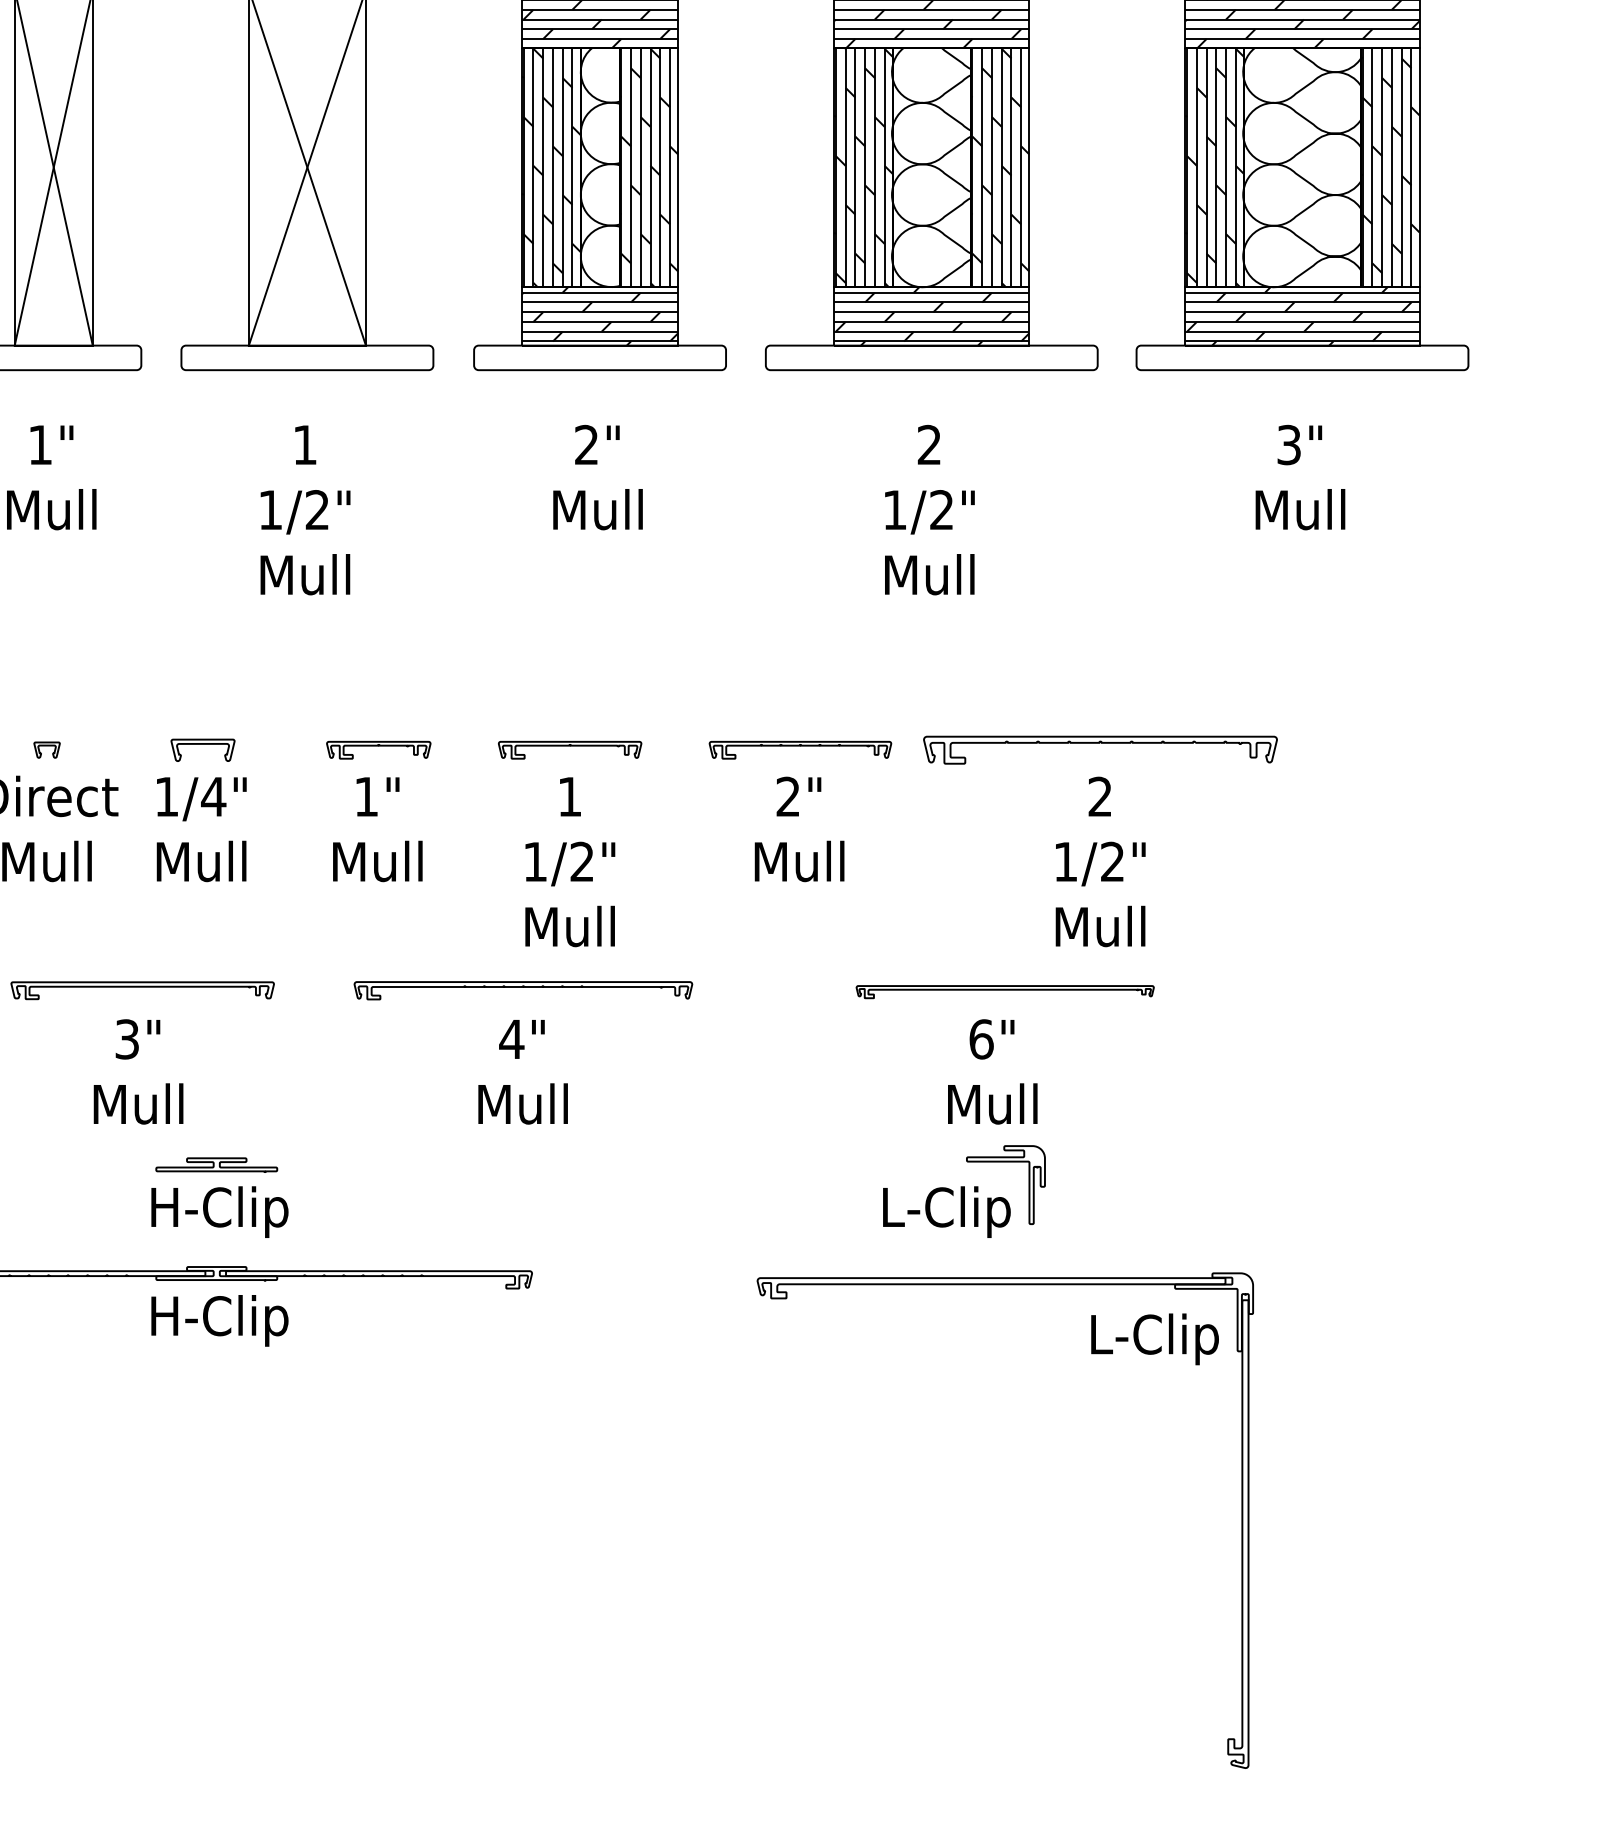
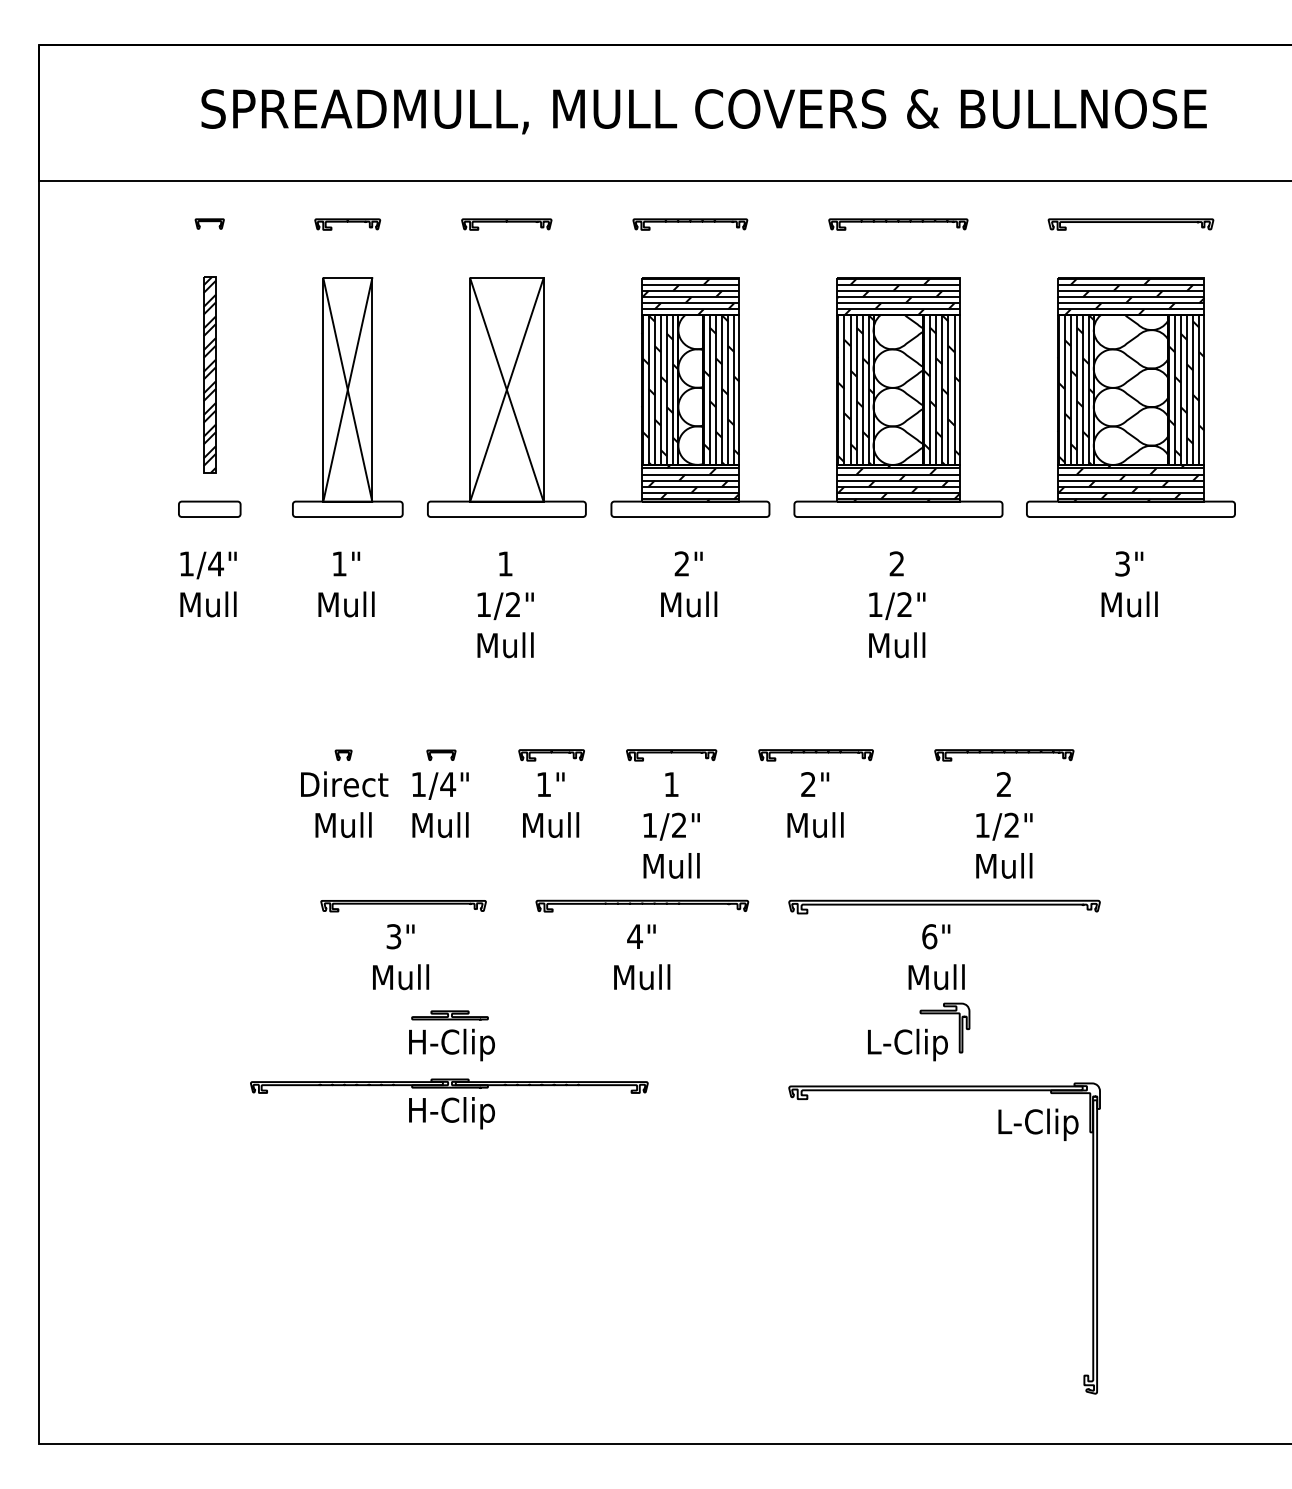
part: (203, 748) -> (441, 754), size x0.71
part: (1100, 750) -> (1004, 755), size x0.62
part: (1005, 991) -> (944, 906), size x1.67

